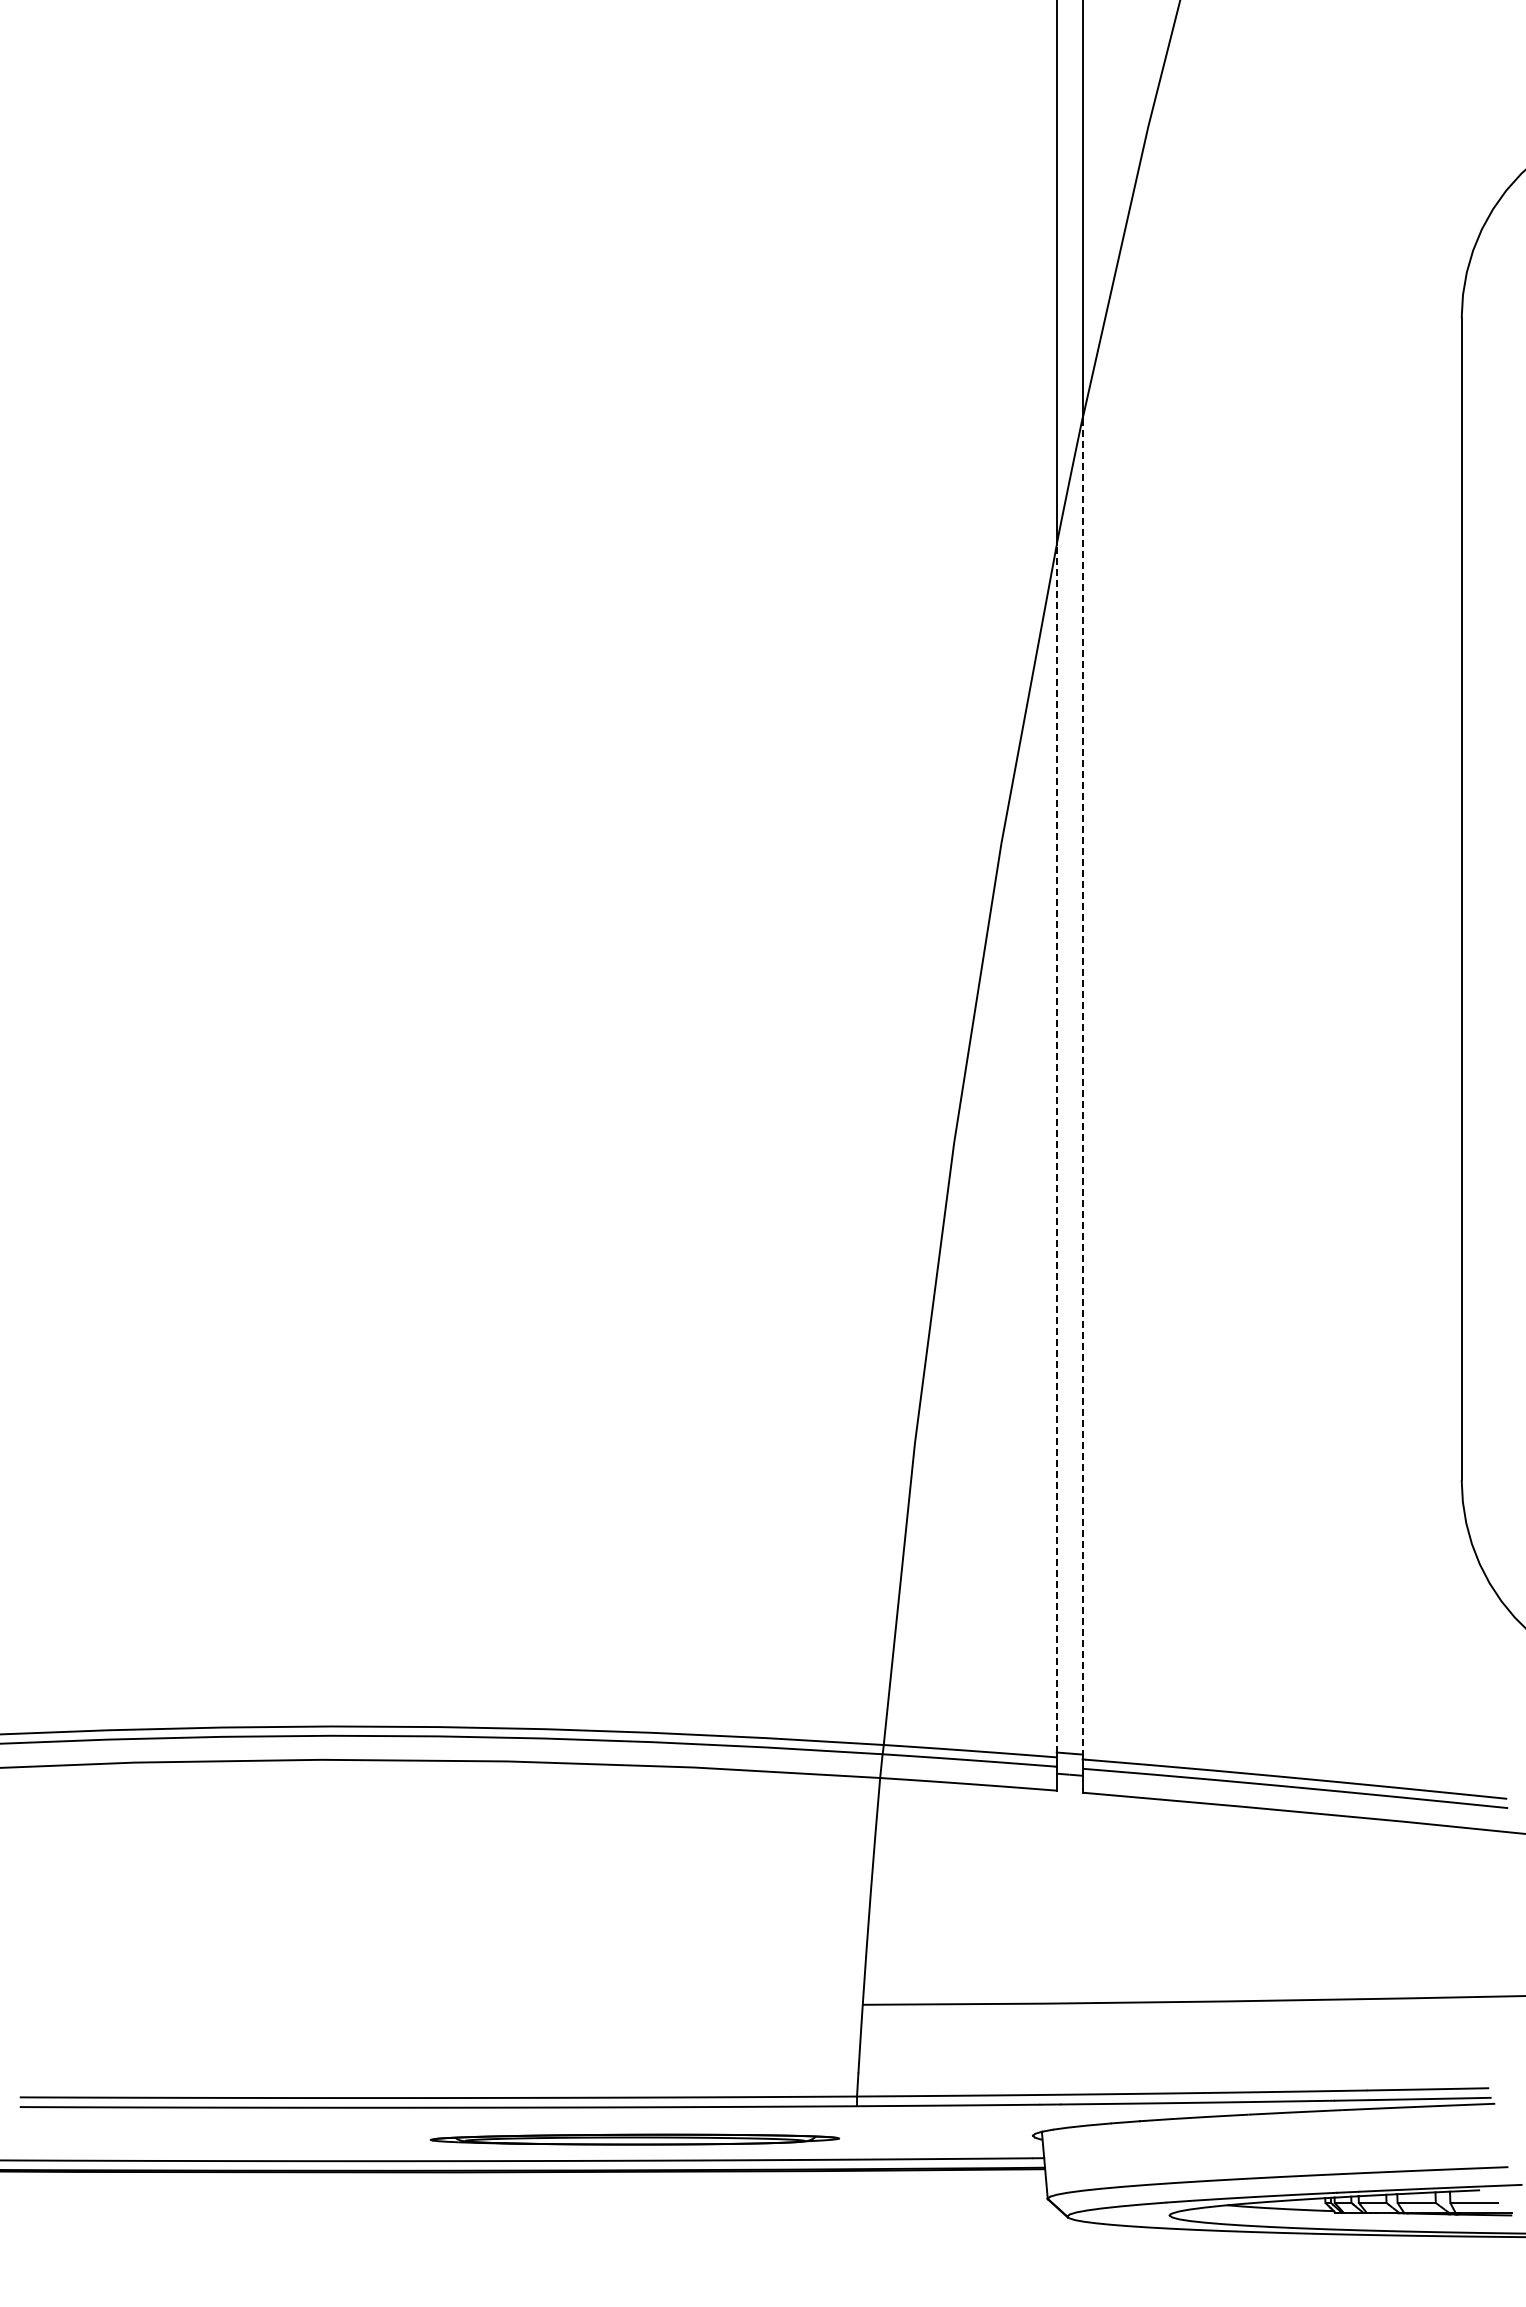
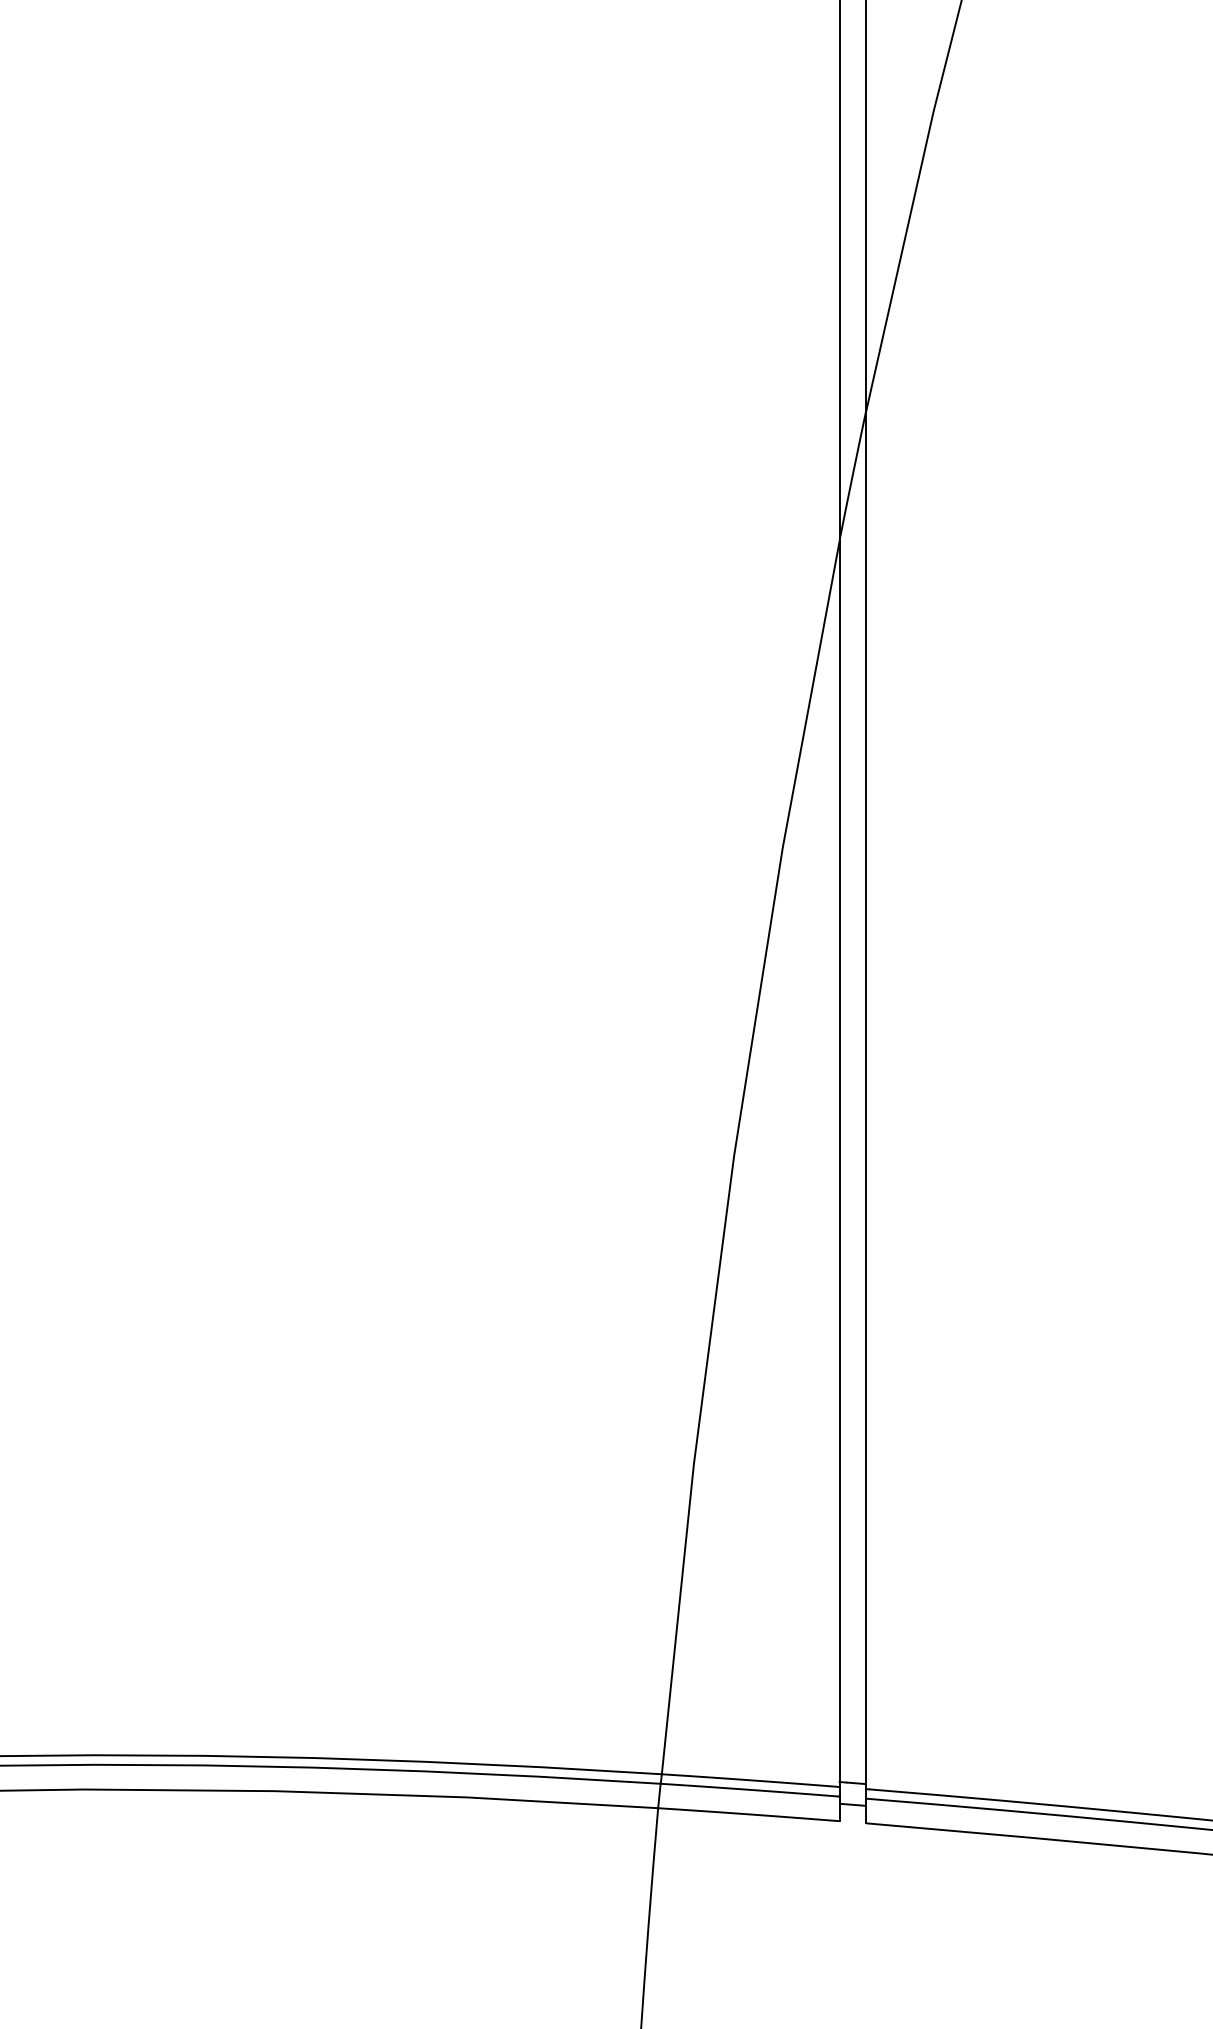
line: (1082, 1086) -> (866, 1097), dashed -> solid
line: (1056, 1148) -> (839, 1161), dashed -> solid

